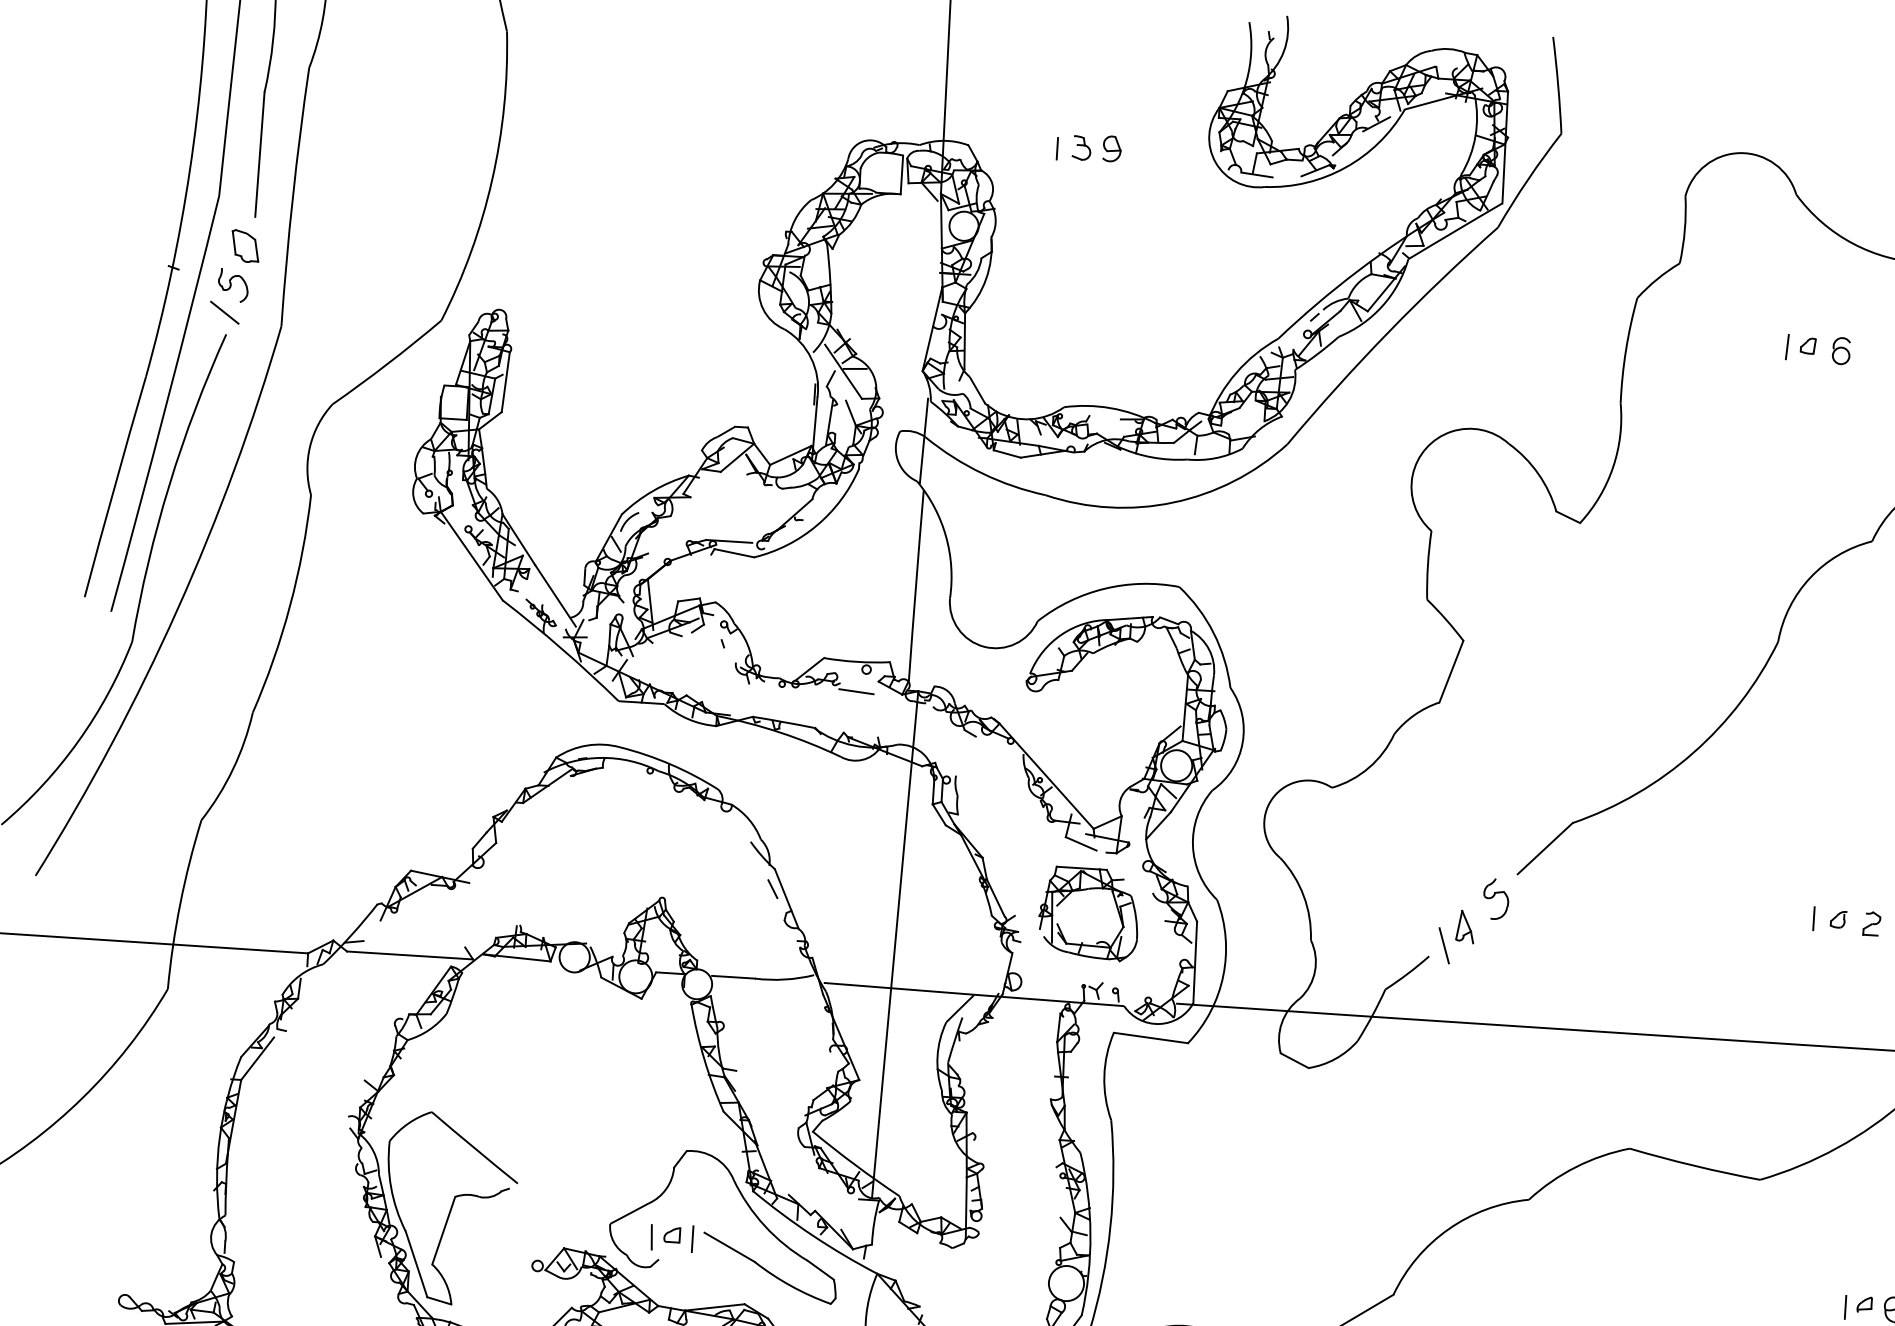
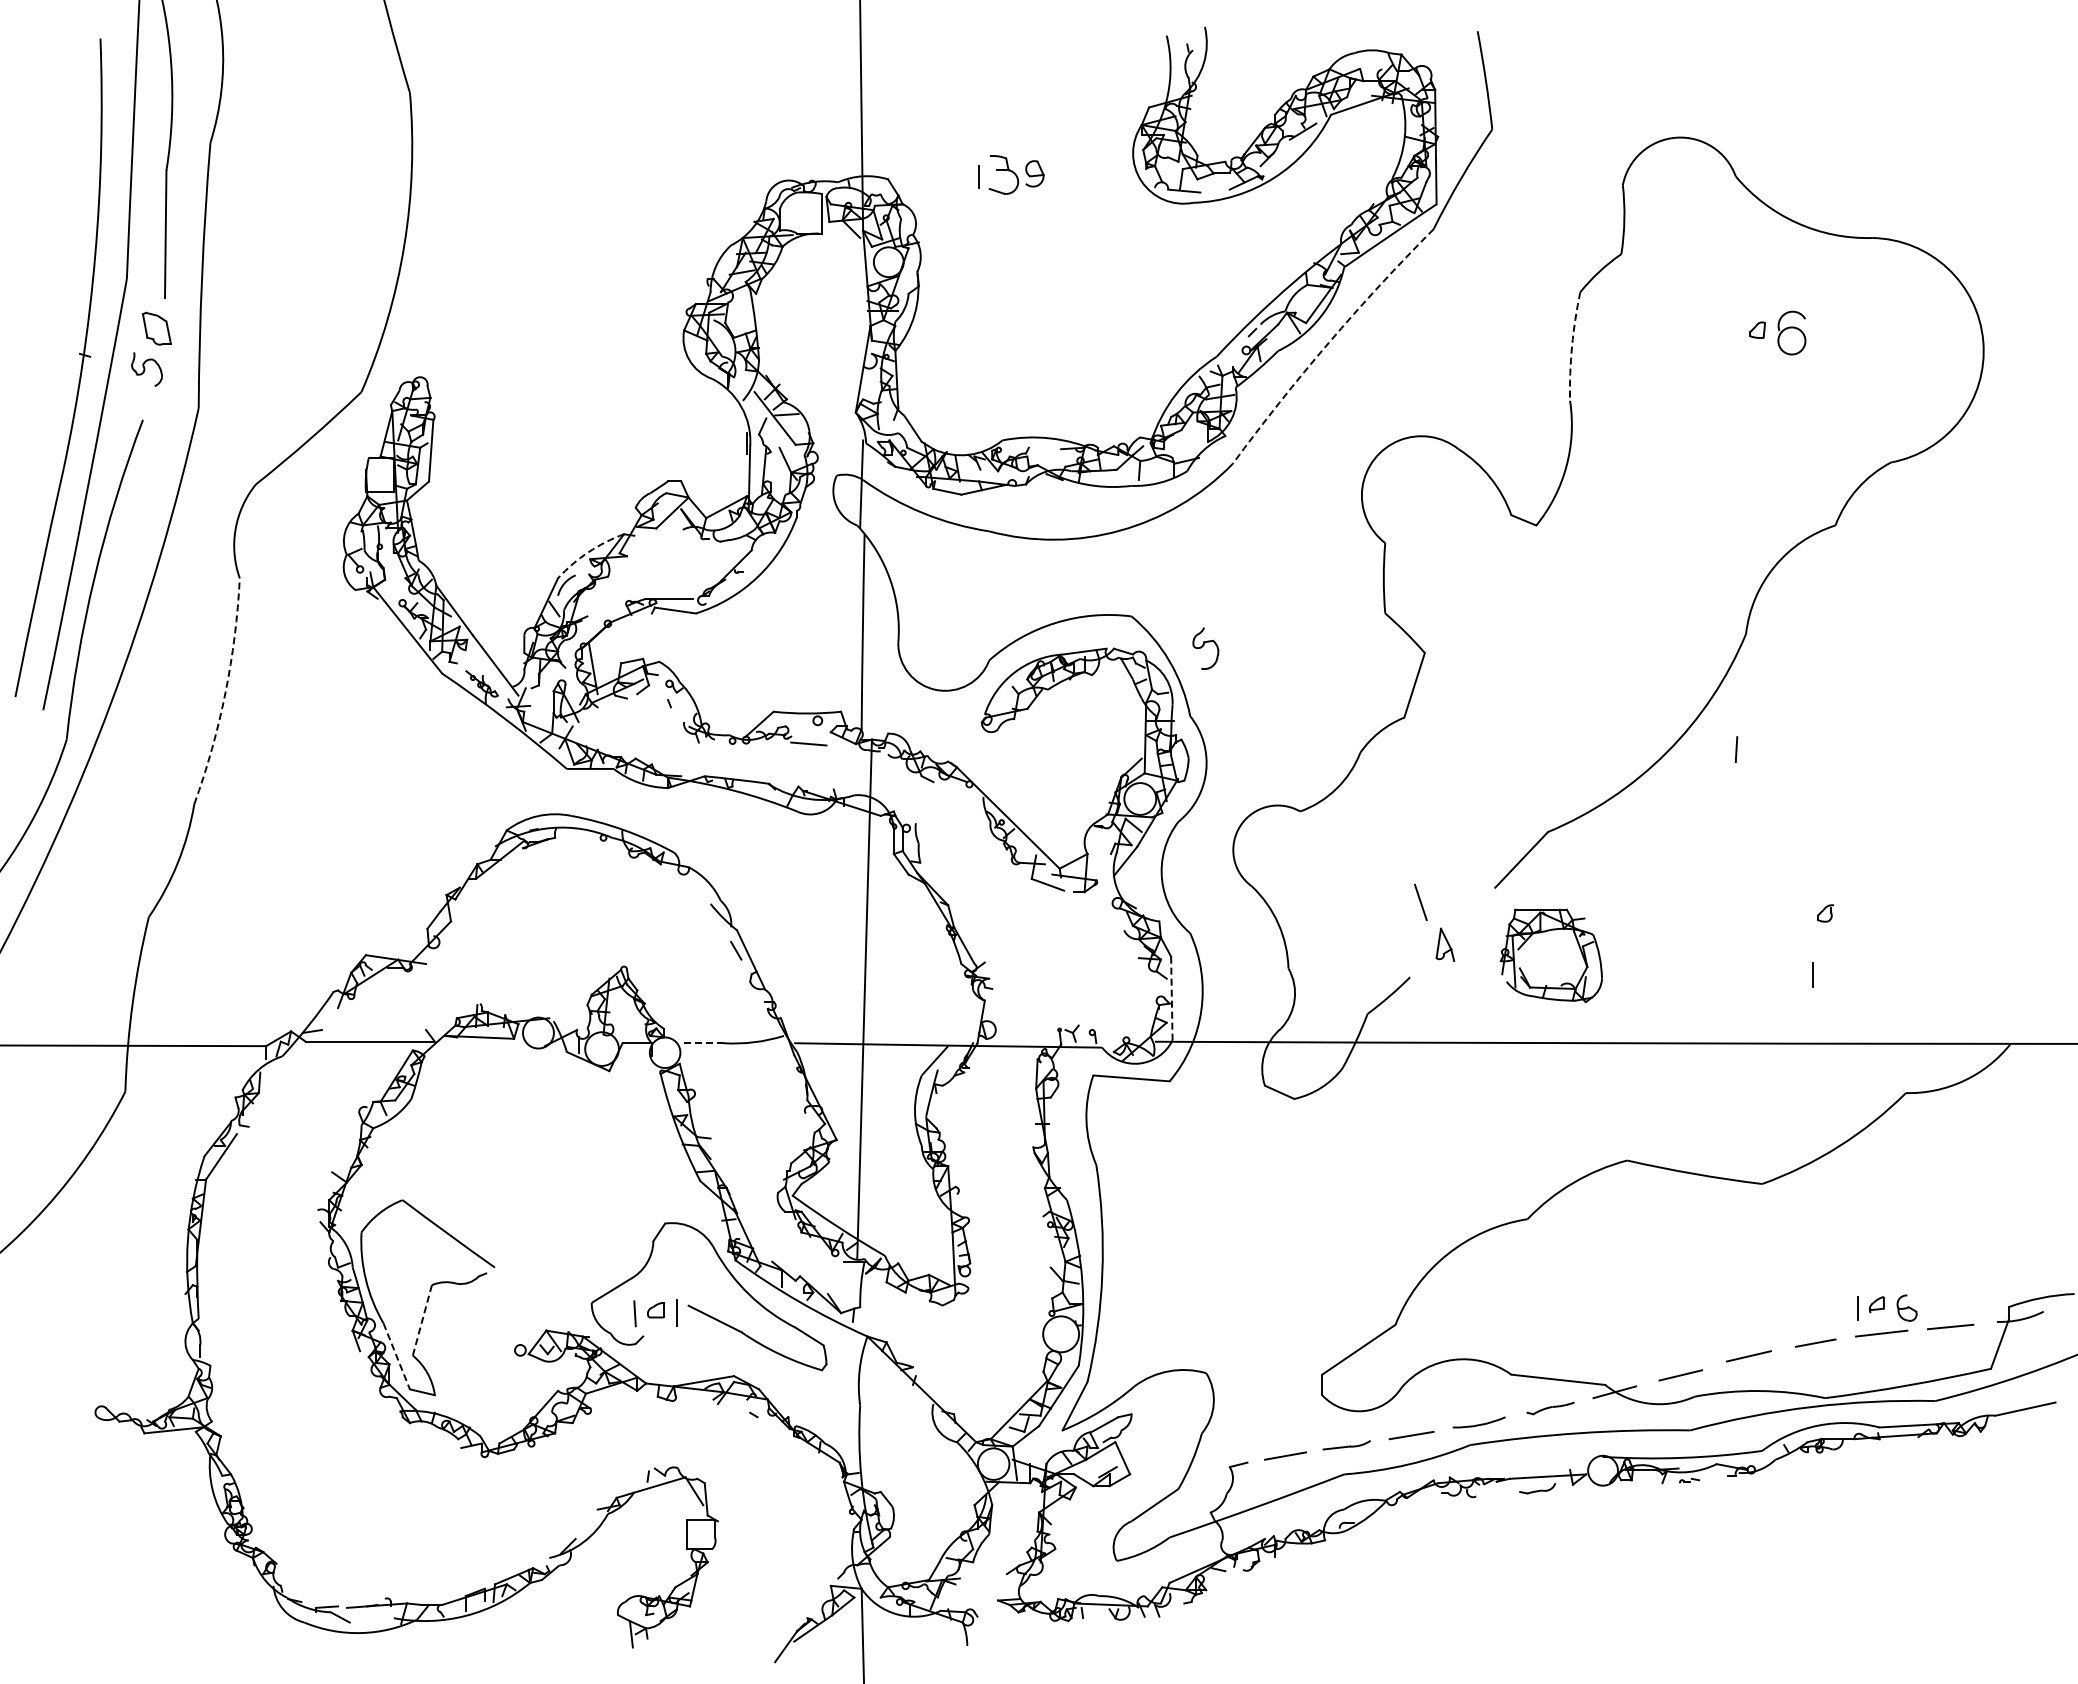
part: (1081, 147) -> (1003, 174), size x1.6
line: (224, 312) -> (139, 397), removed
arc: (1388, 331) -> (1328, 342), solid -> dashed
line: (1787, 346) -> (1736, 749), moved
arc: (1626, 350) -> (1572, 346), solid -> dashed
part: (1840, 351) -> (1791, 333), size x1.6
arc: (653, 491) -> (588, 552), solid -> dashed
arc: (290, 605) -> (225, 692), solid -> dashed
part: (1495, 899) -> (1205, 648), moved
part: (1088, 913) -> (1550, 955), moved
line: (1813, 918) -> (1812, 974), moved
part: (1871, 922) -> (1859, 914), removed
line: (1443, 945) -> (1420, 902), moved
line: (1194, 962) -> (1171, 998), solid -> dashed
line: (733, 977) -> (701, 1043), solid -> dashed
line: (443, 1229) -> (422, 1319), solid -> dashed
line: (416, 1264) -> (396, 1356), solid -> dashed

